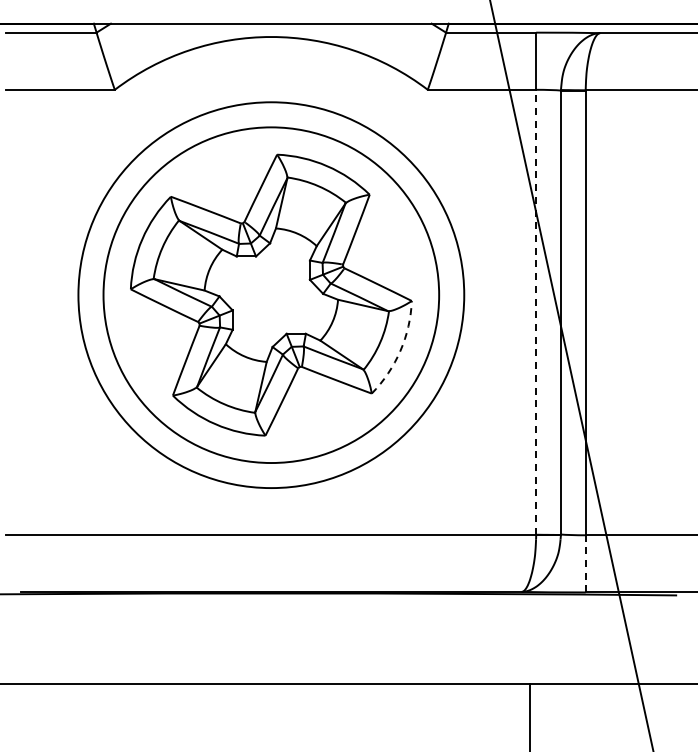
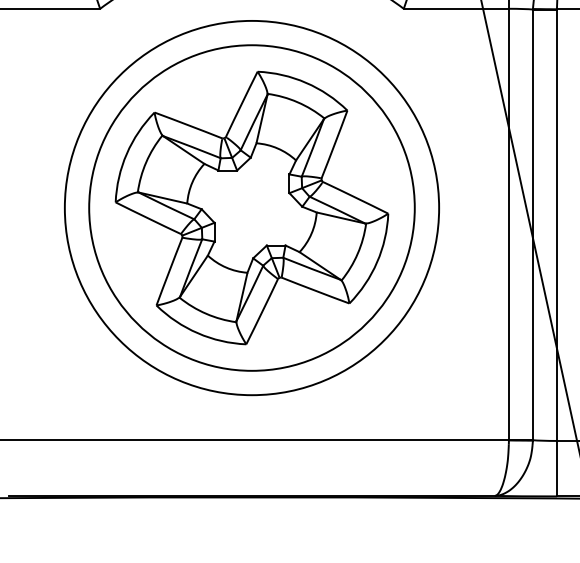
line: (536, 311) -> (509, 223), dashed -> solid
arc: (400, 351) -> (377, 262), dashed -> solid
line: (585, 563) -> (556, 468), dashed -> solid

